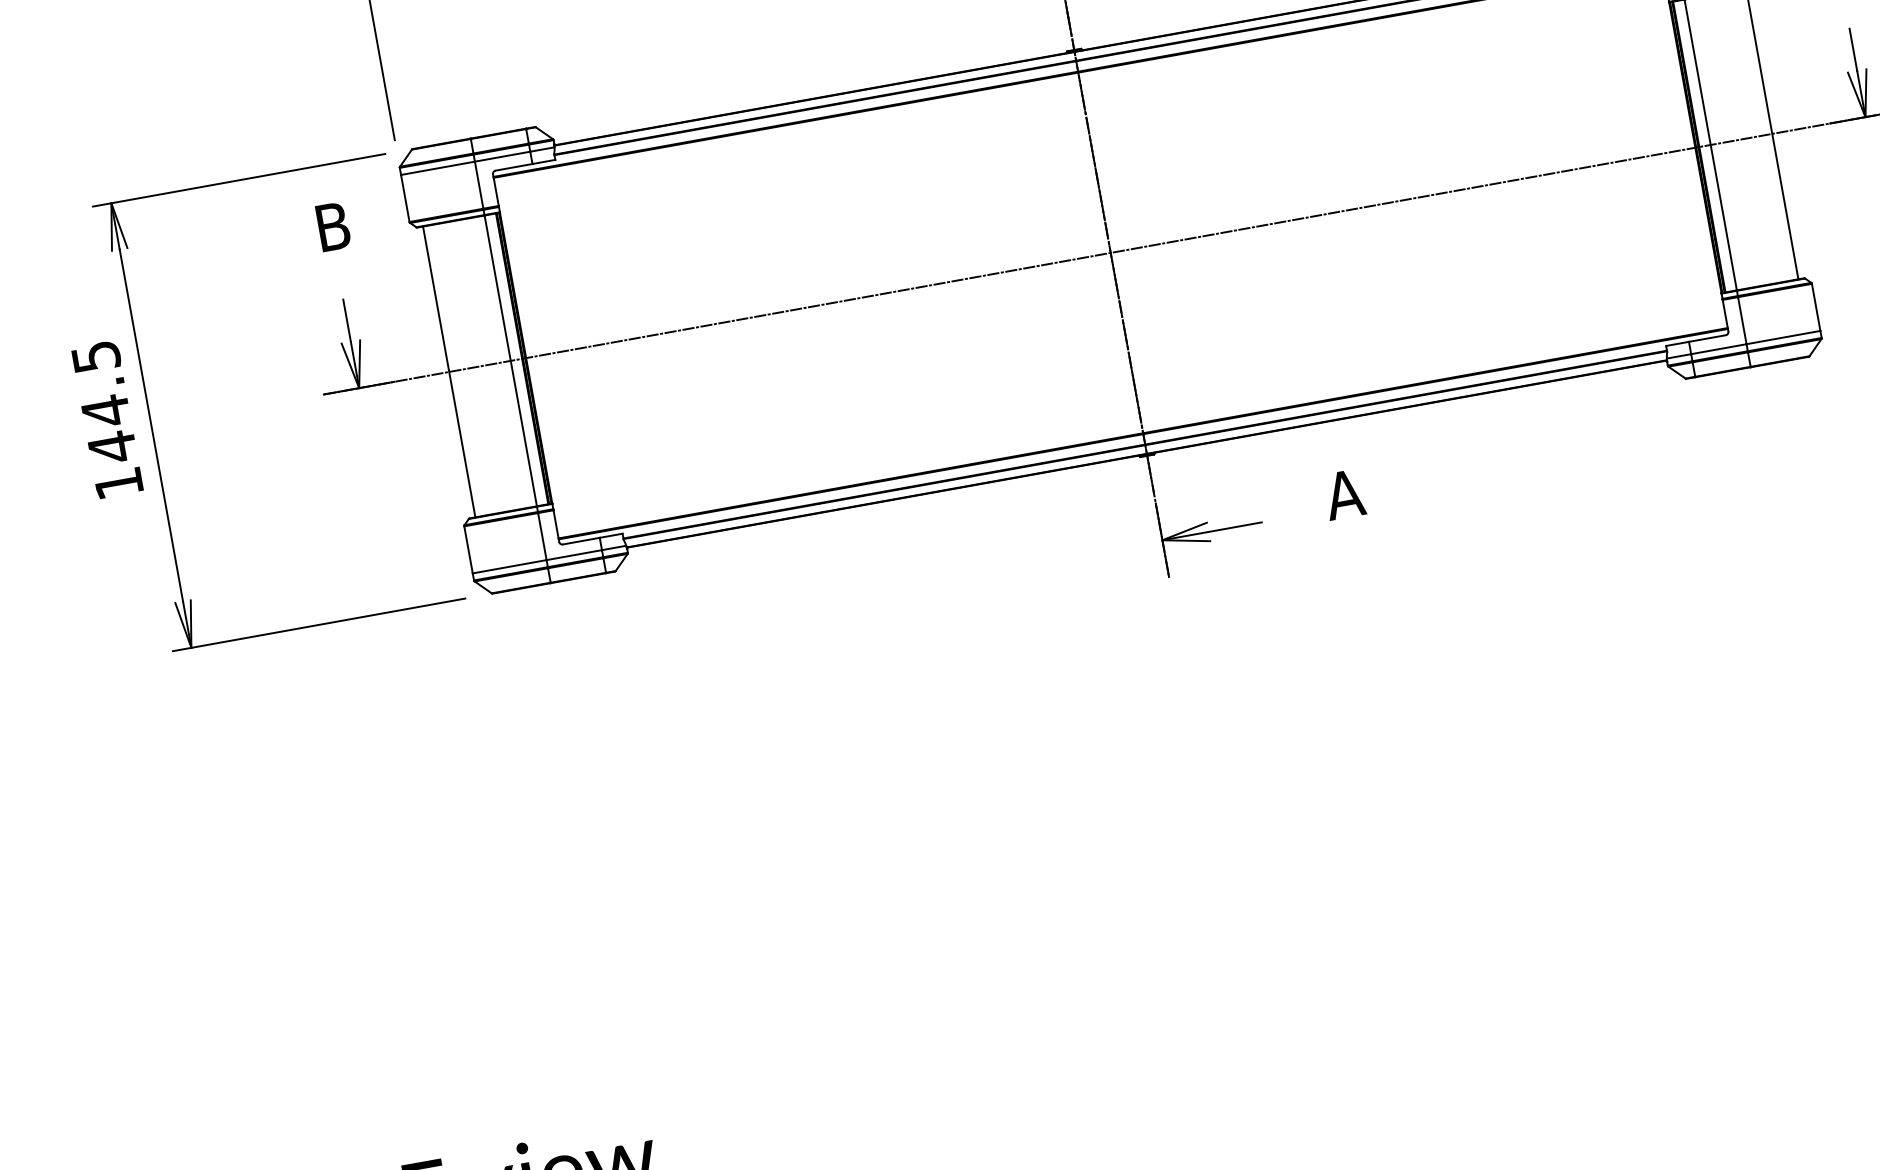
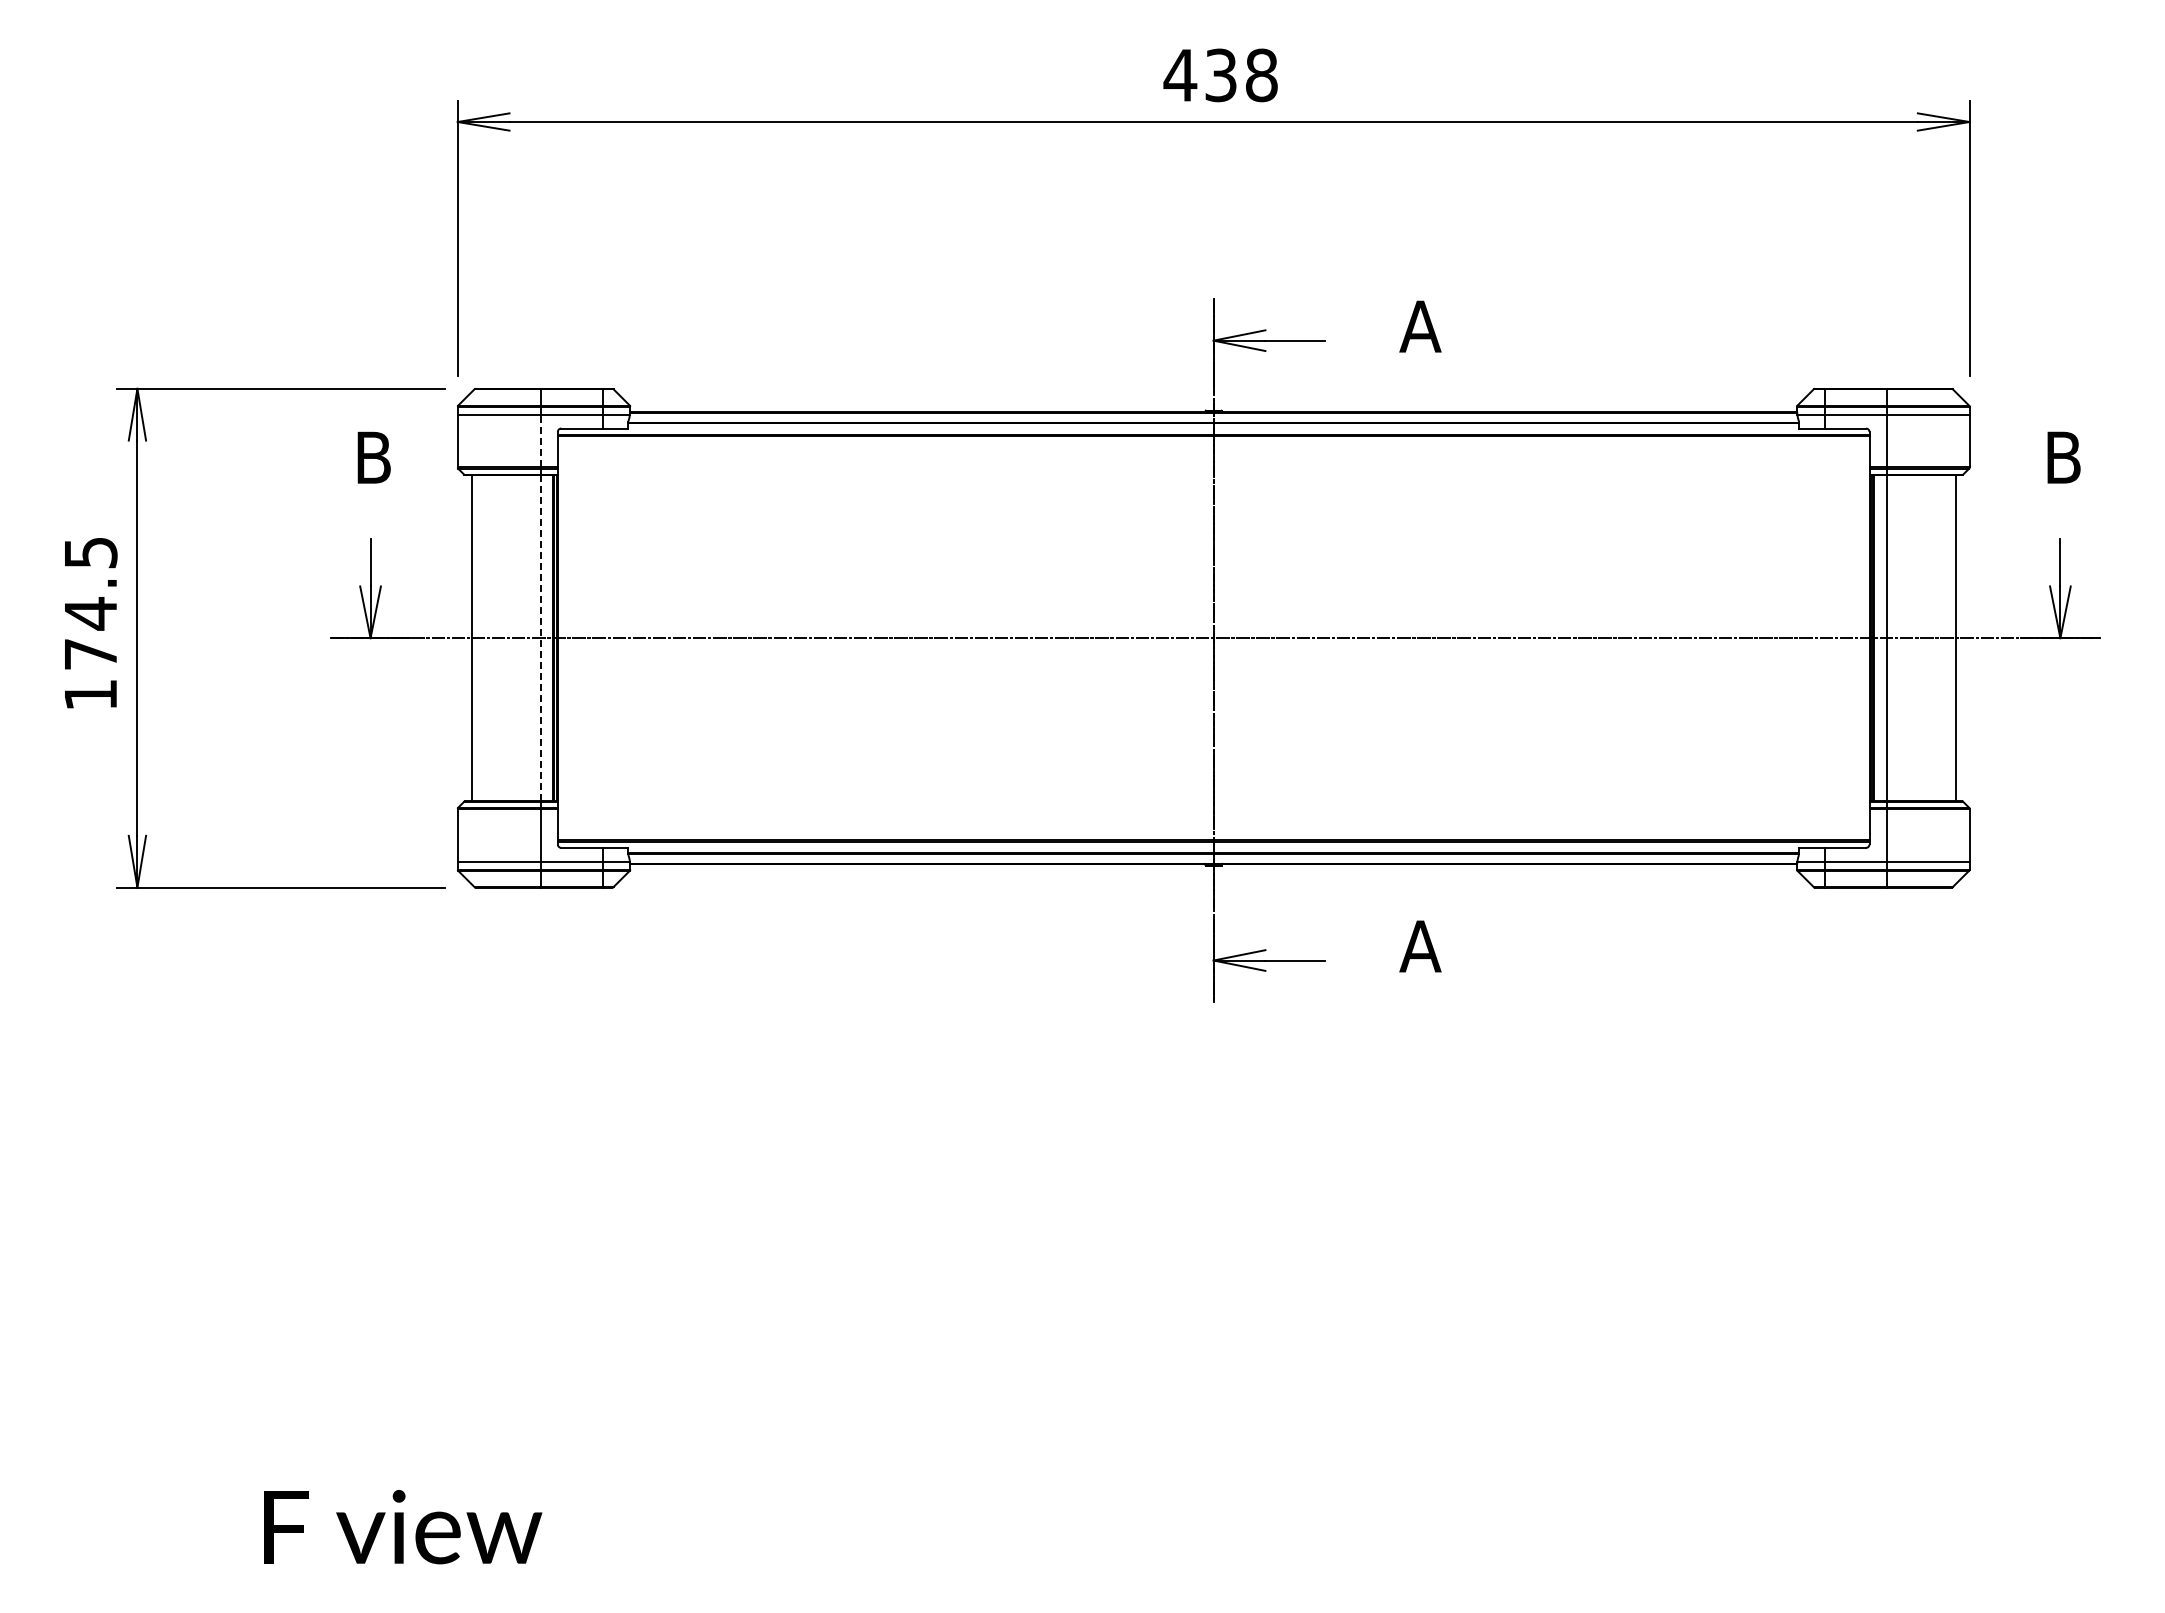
line: (478, 184) -> (540, 440), solid -> dashed
line: (510, 360) -> (540, 637), solid -> dashed
text: (112, 447) -> (90, 654), 144.5 -> 174.5

